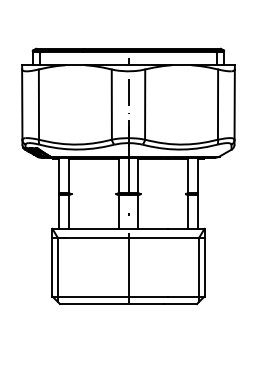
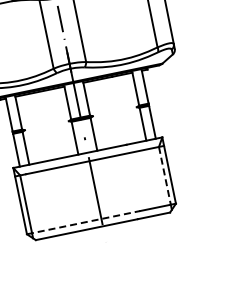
line: (199, 267) -> (165, 176), solid -> dashed
line: (110, 296) -> (83, 222), solid -> dashed

